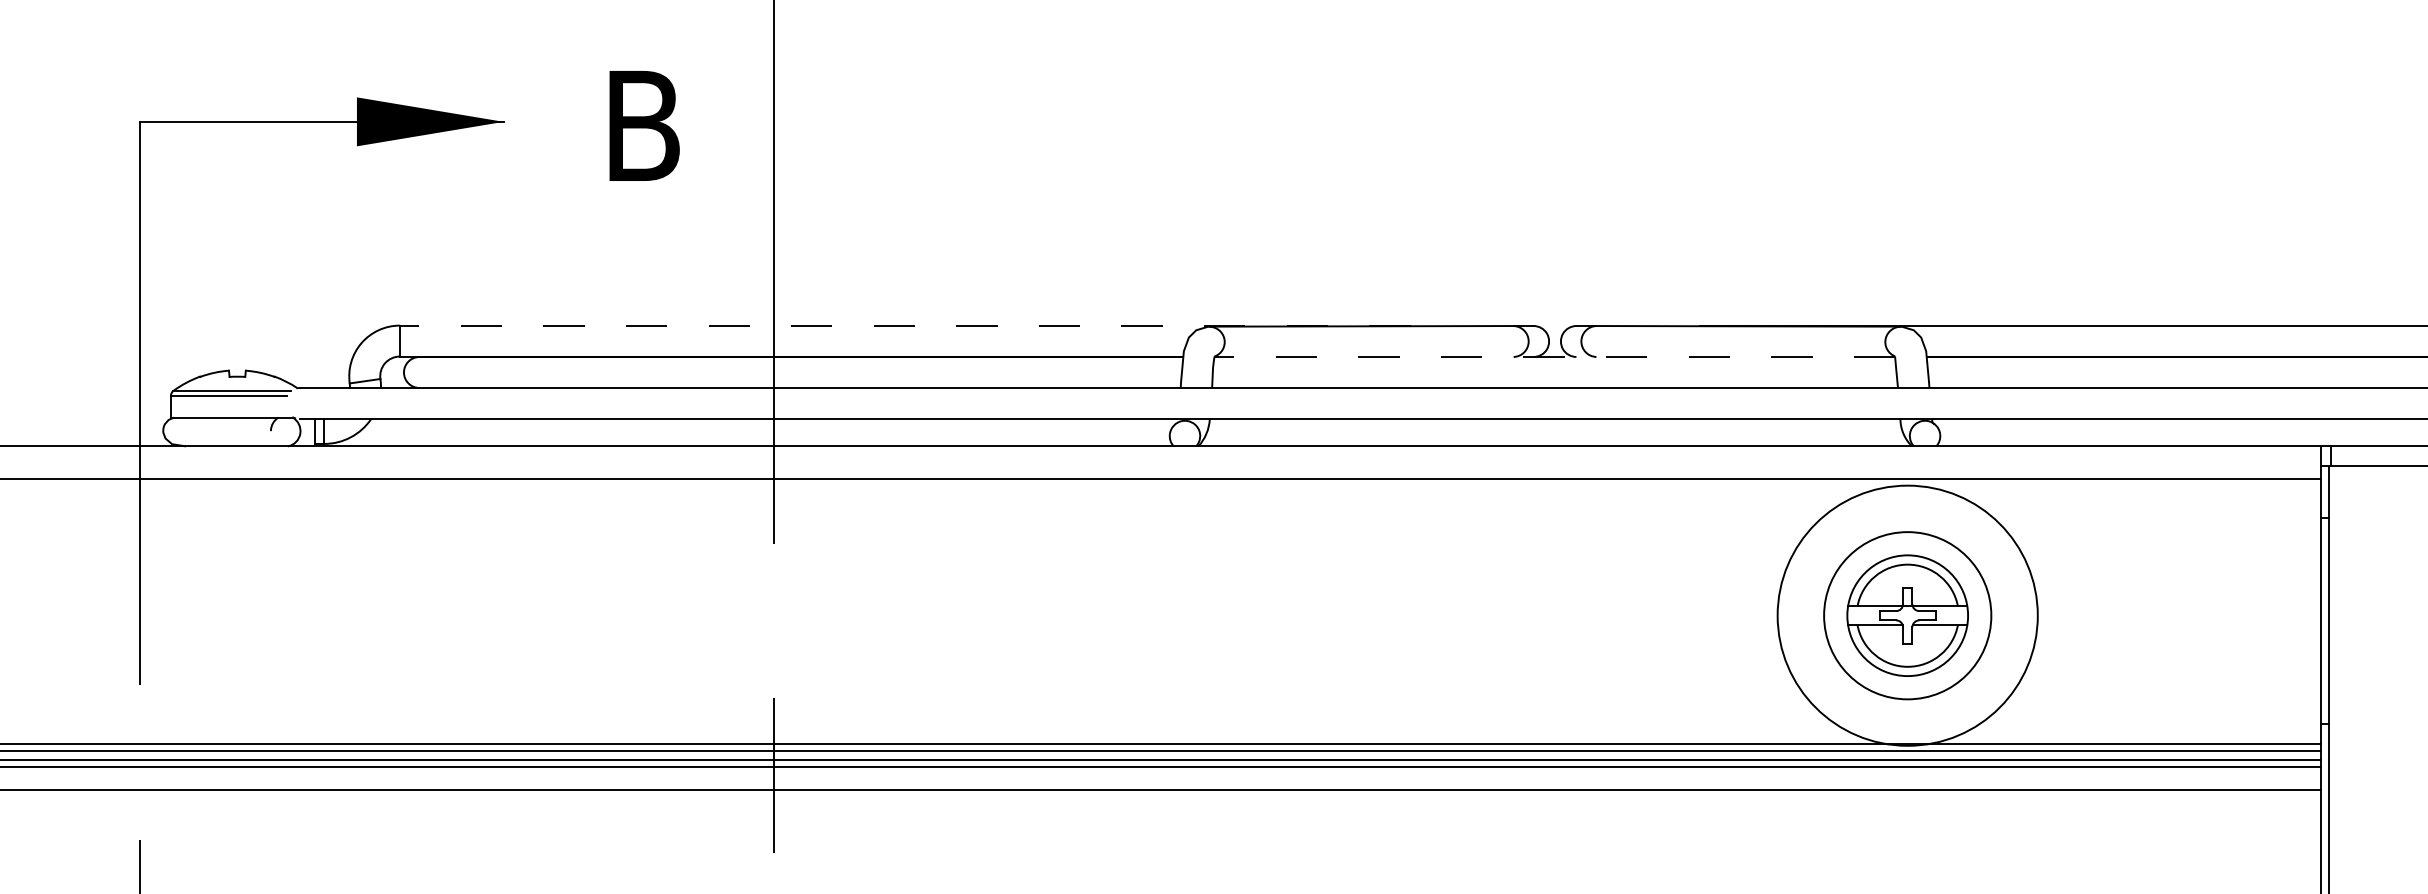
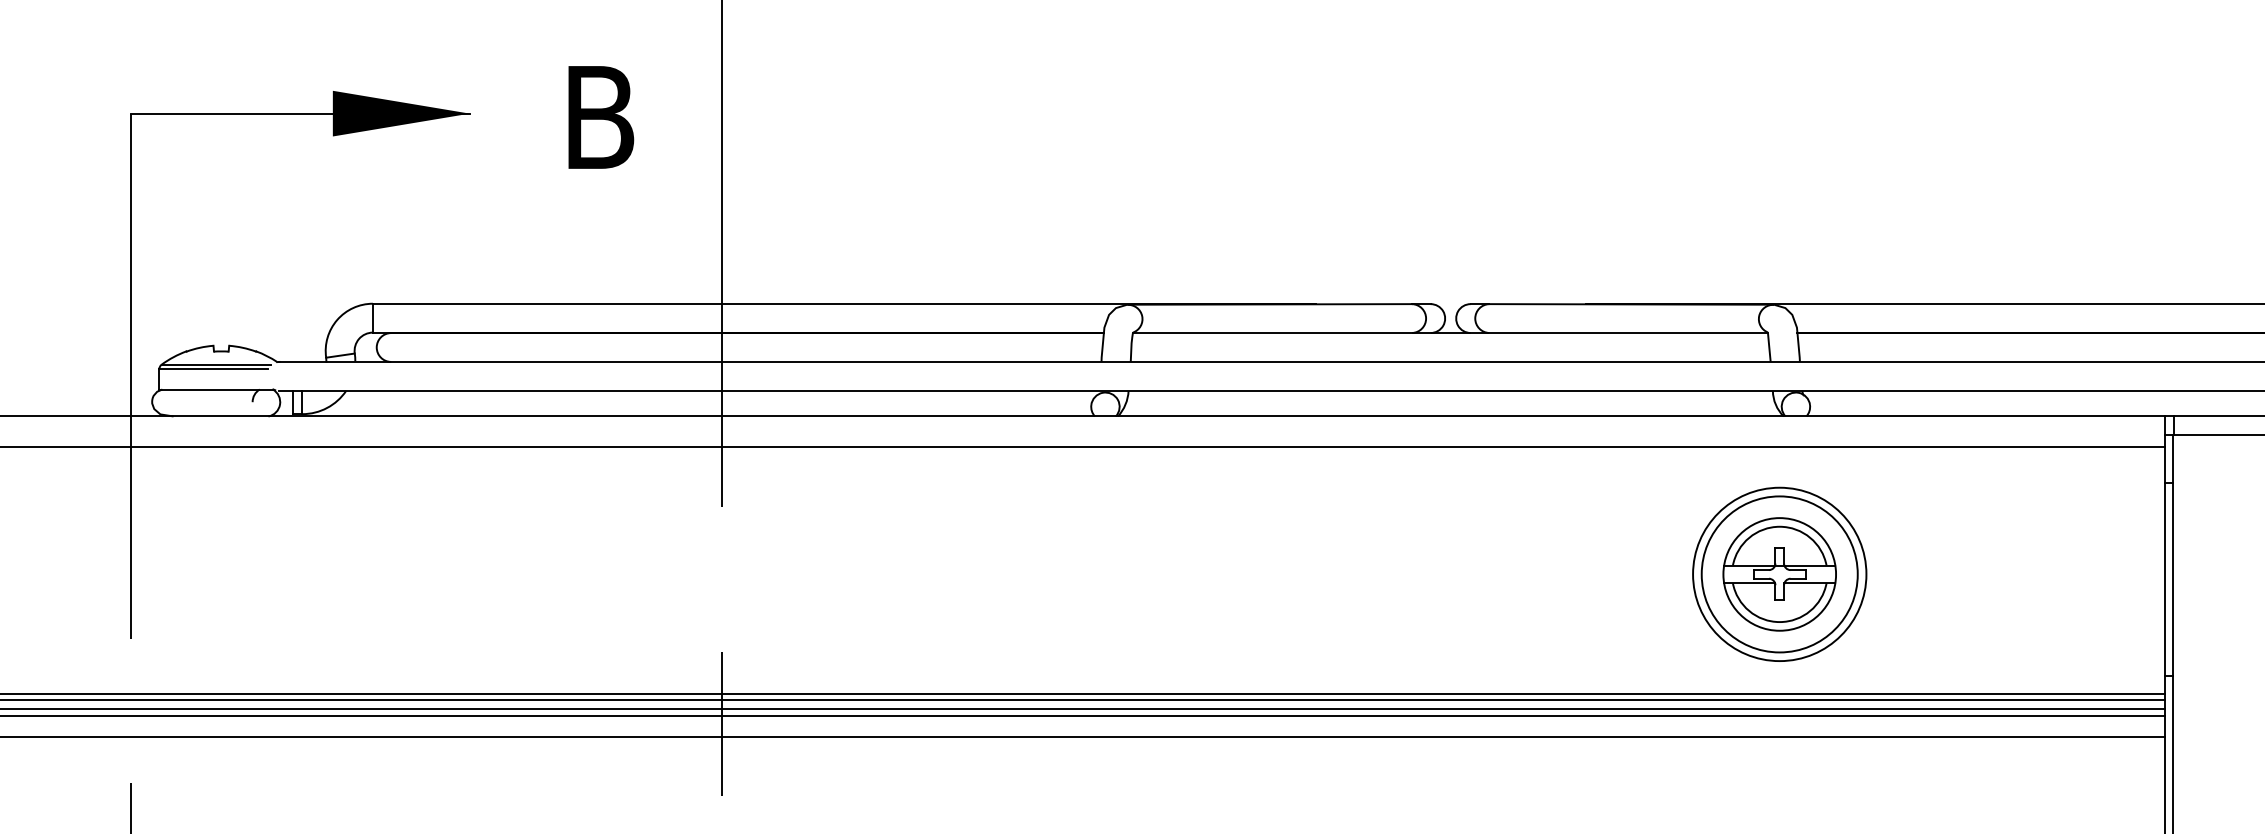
line: (904, 325) -> (843, 303), dashed -> solid
line: (1554, 357) -> (1450, 333), dashed -> solid
circle: (1907, 615) -> (1779, 574), size x0.71

